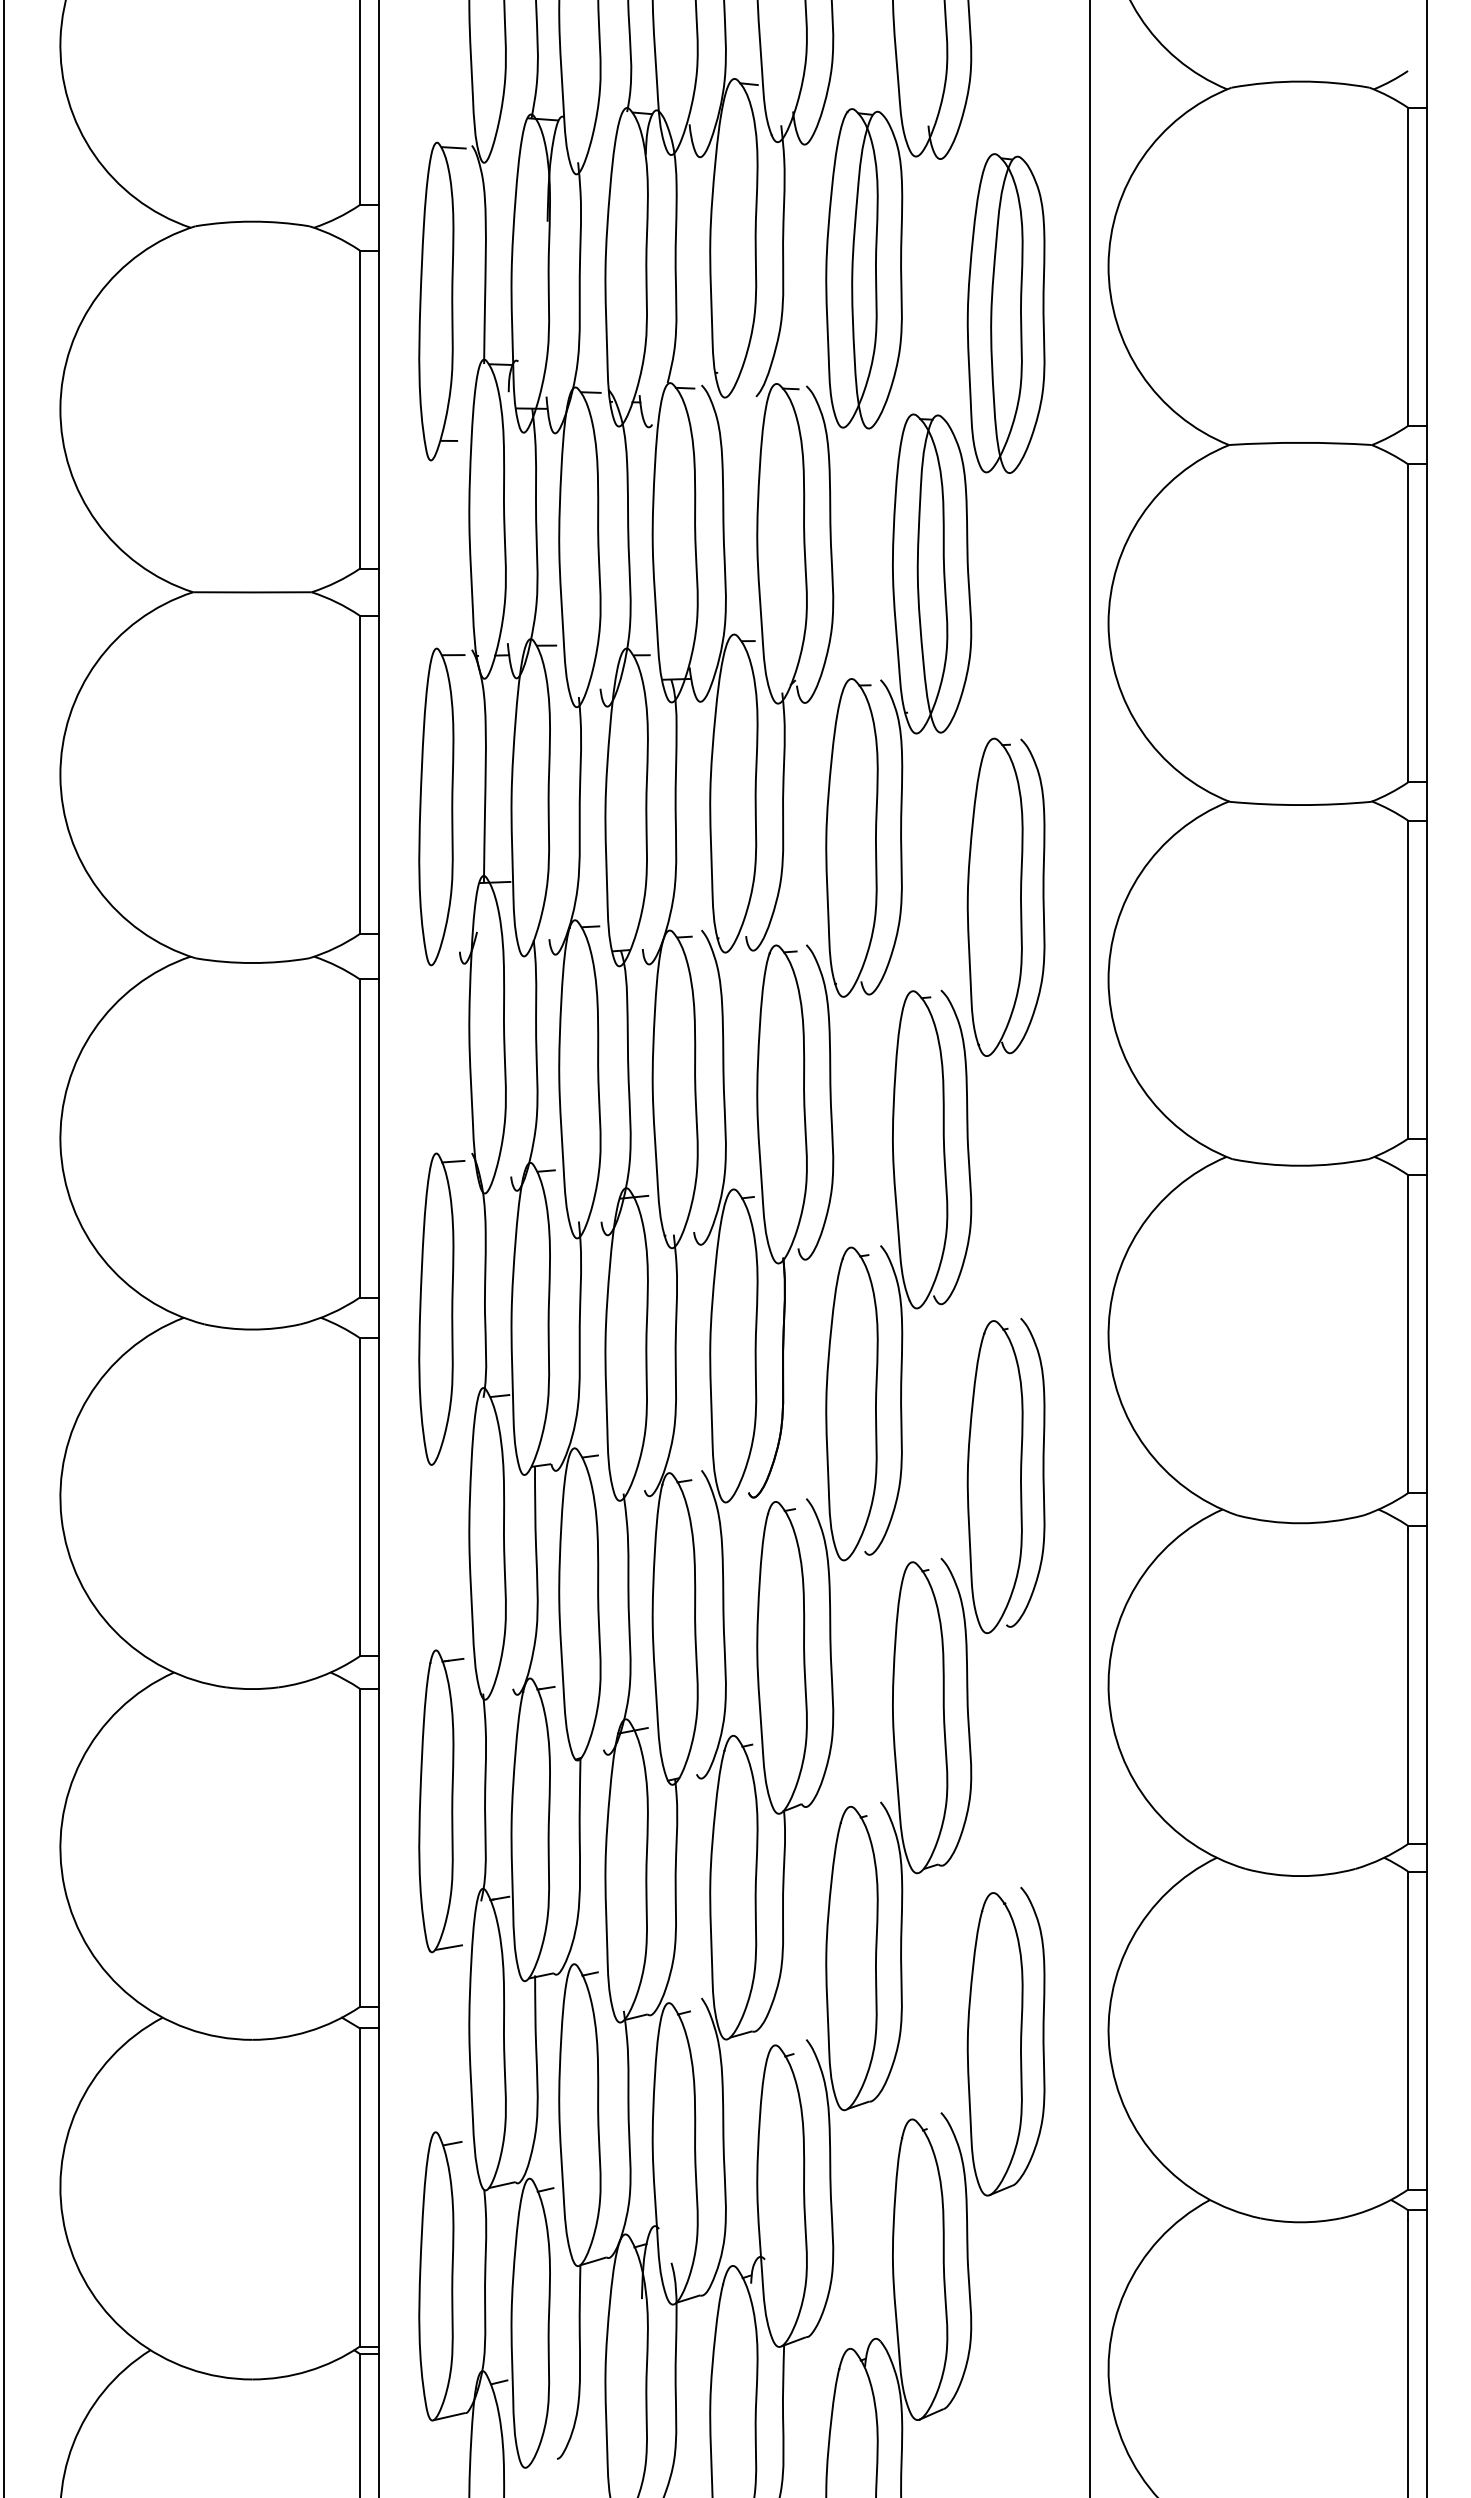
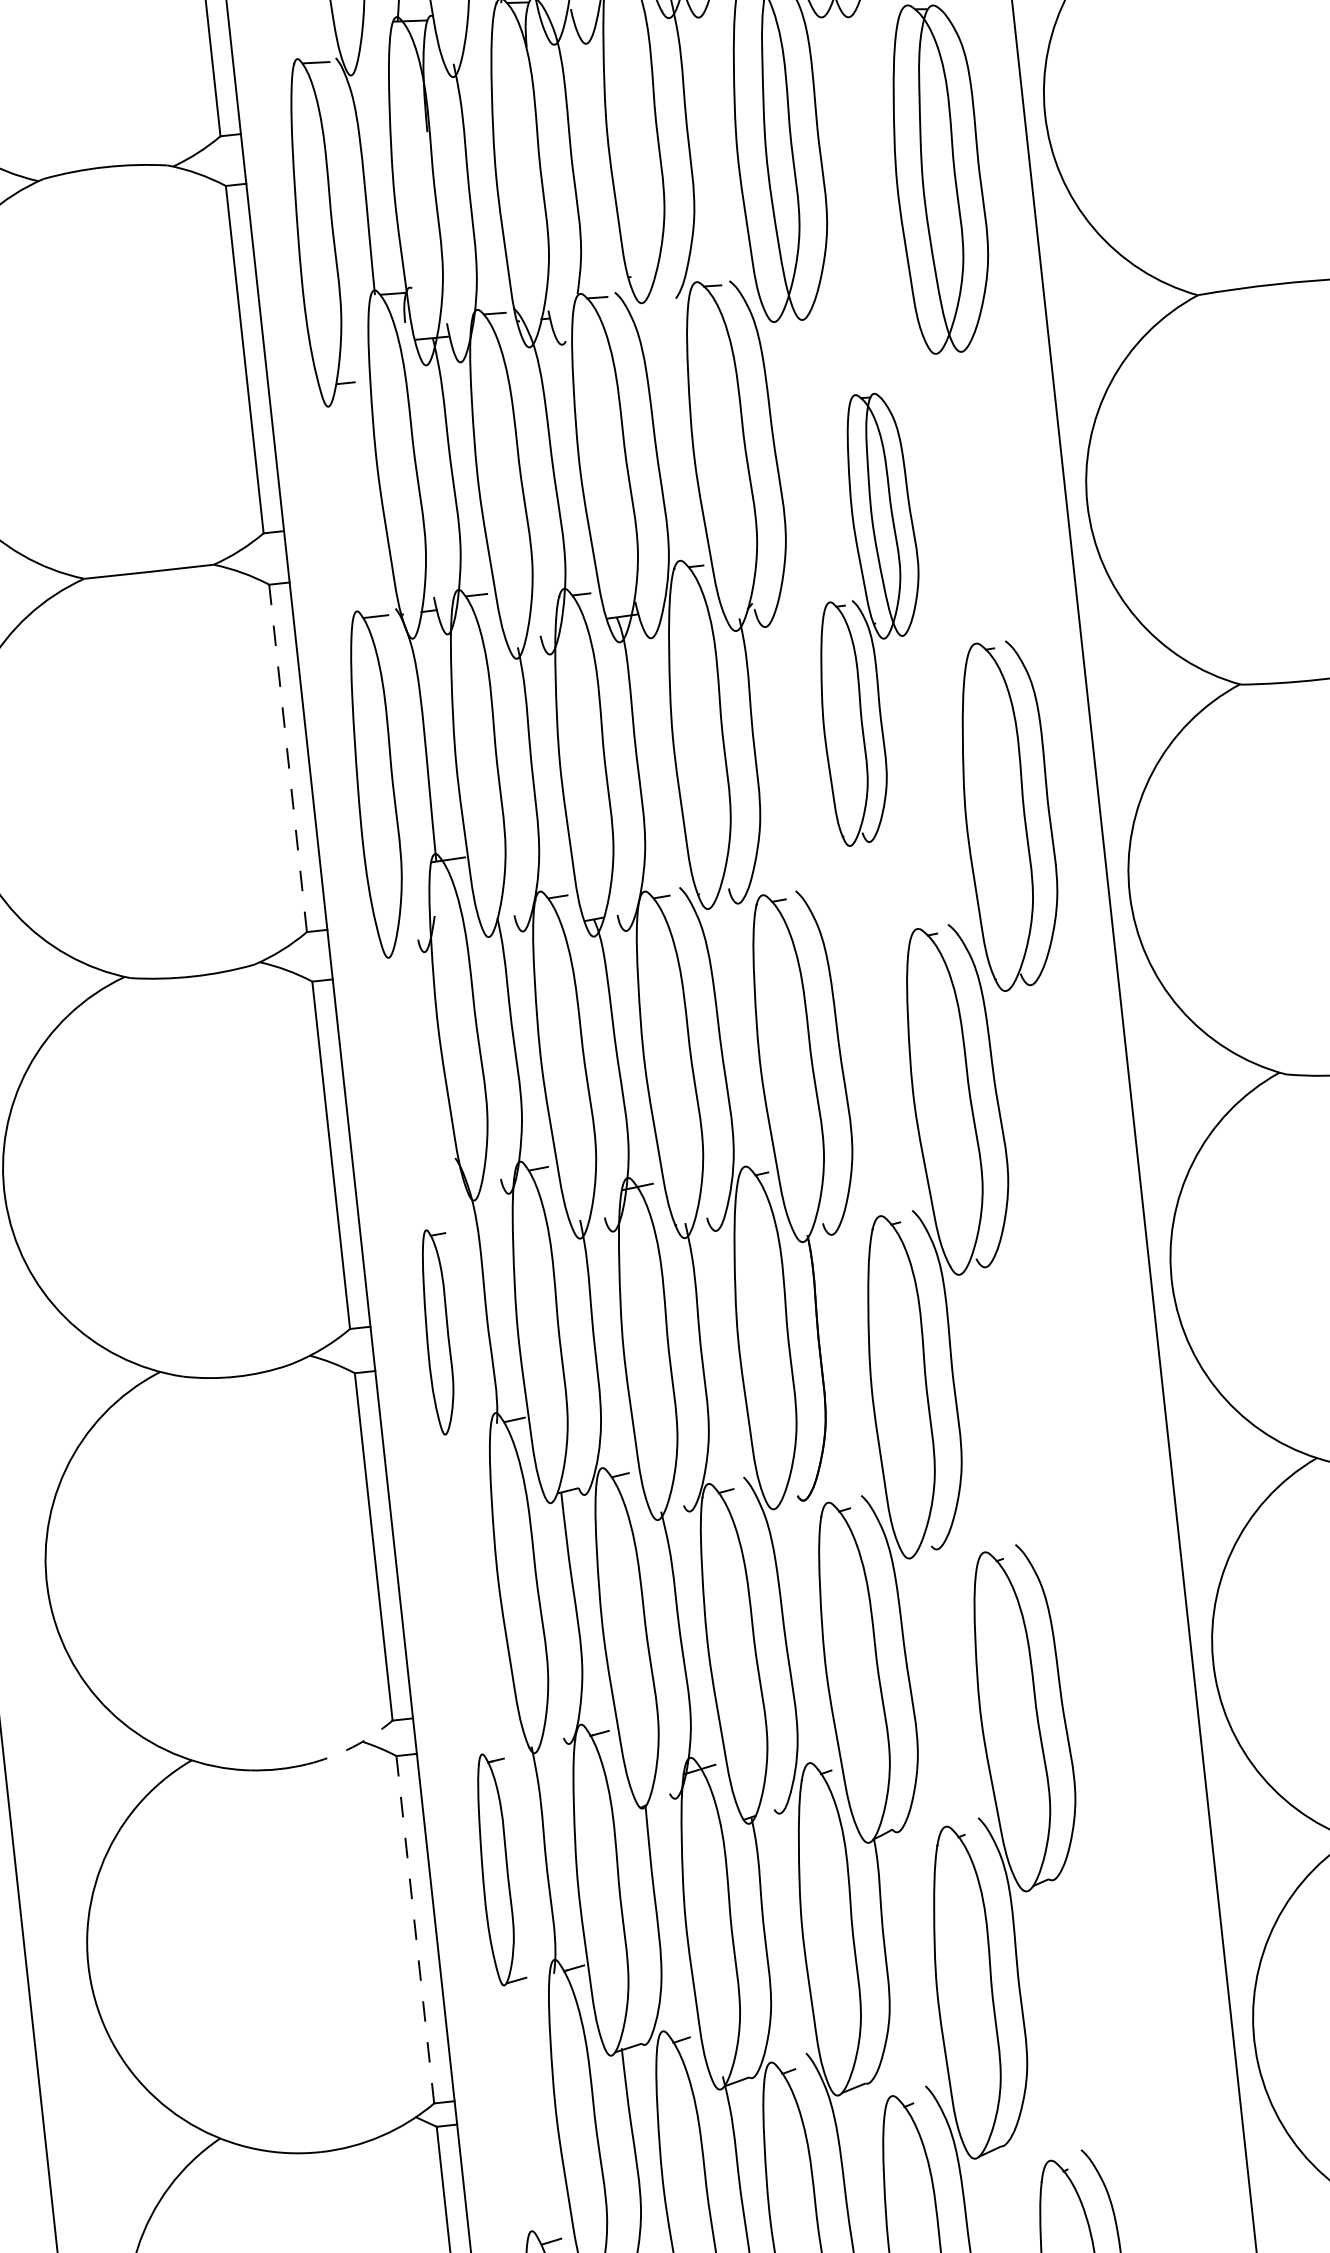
part: (898, 705) -> (867, 618), size x0.7
line: (359, 774) -> (287, 758), solid -> dashed
part: (441, 1308) -> (440, 1331), size x0.6
part: (1005, 1476) -> (1076, 1447), removed
arc: (321, 1676) -> (353, 1747), solid -> dashed
part: (441, 1801) -> (498, 1869), size x0.7
line: (359, 1847) -> (414, 1929), solid -> dashed
part: (1005, 2041) -> (1143, 2064), removed

